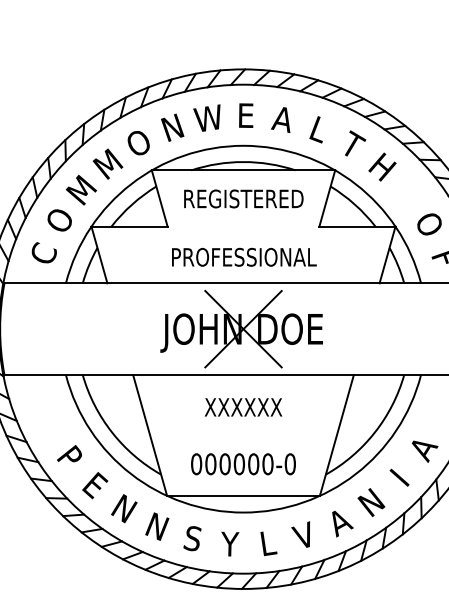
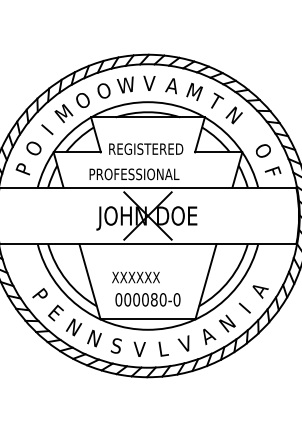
text: (245, 115) -> (149, 83), E -> V
text: (171, 126) -> (103, 90), N -> O
text: (318, 128) -> (194, 91), L -> M
text: (382, 167) -> (234, 115), H -> N
text: (79, 189) -> (46, 129), M -> I
text: (244, 197) -> (146, 148), moved
text: (42, 252) -> (23, 168), C -> P
text: (244, 257) -> (134, 174), moved
text: (242, 407) -> (135, 277), moved
text: (252, 463) -> (153, 299), 000000-0 -> 000080-0
text: (229, 542) -> (139, 348), Y -> V

